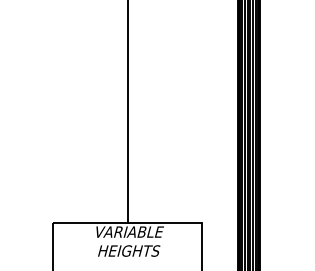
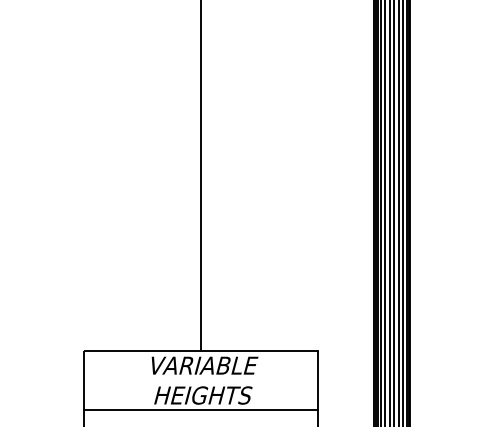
line: (127, 260) -> (200, 410), added

